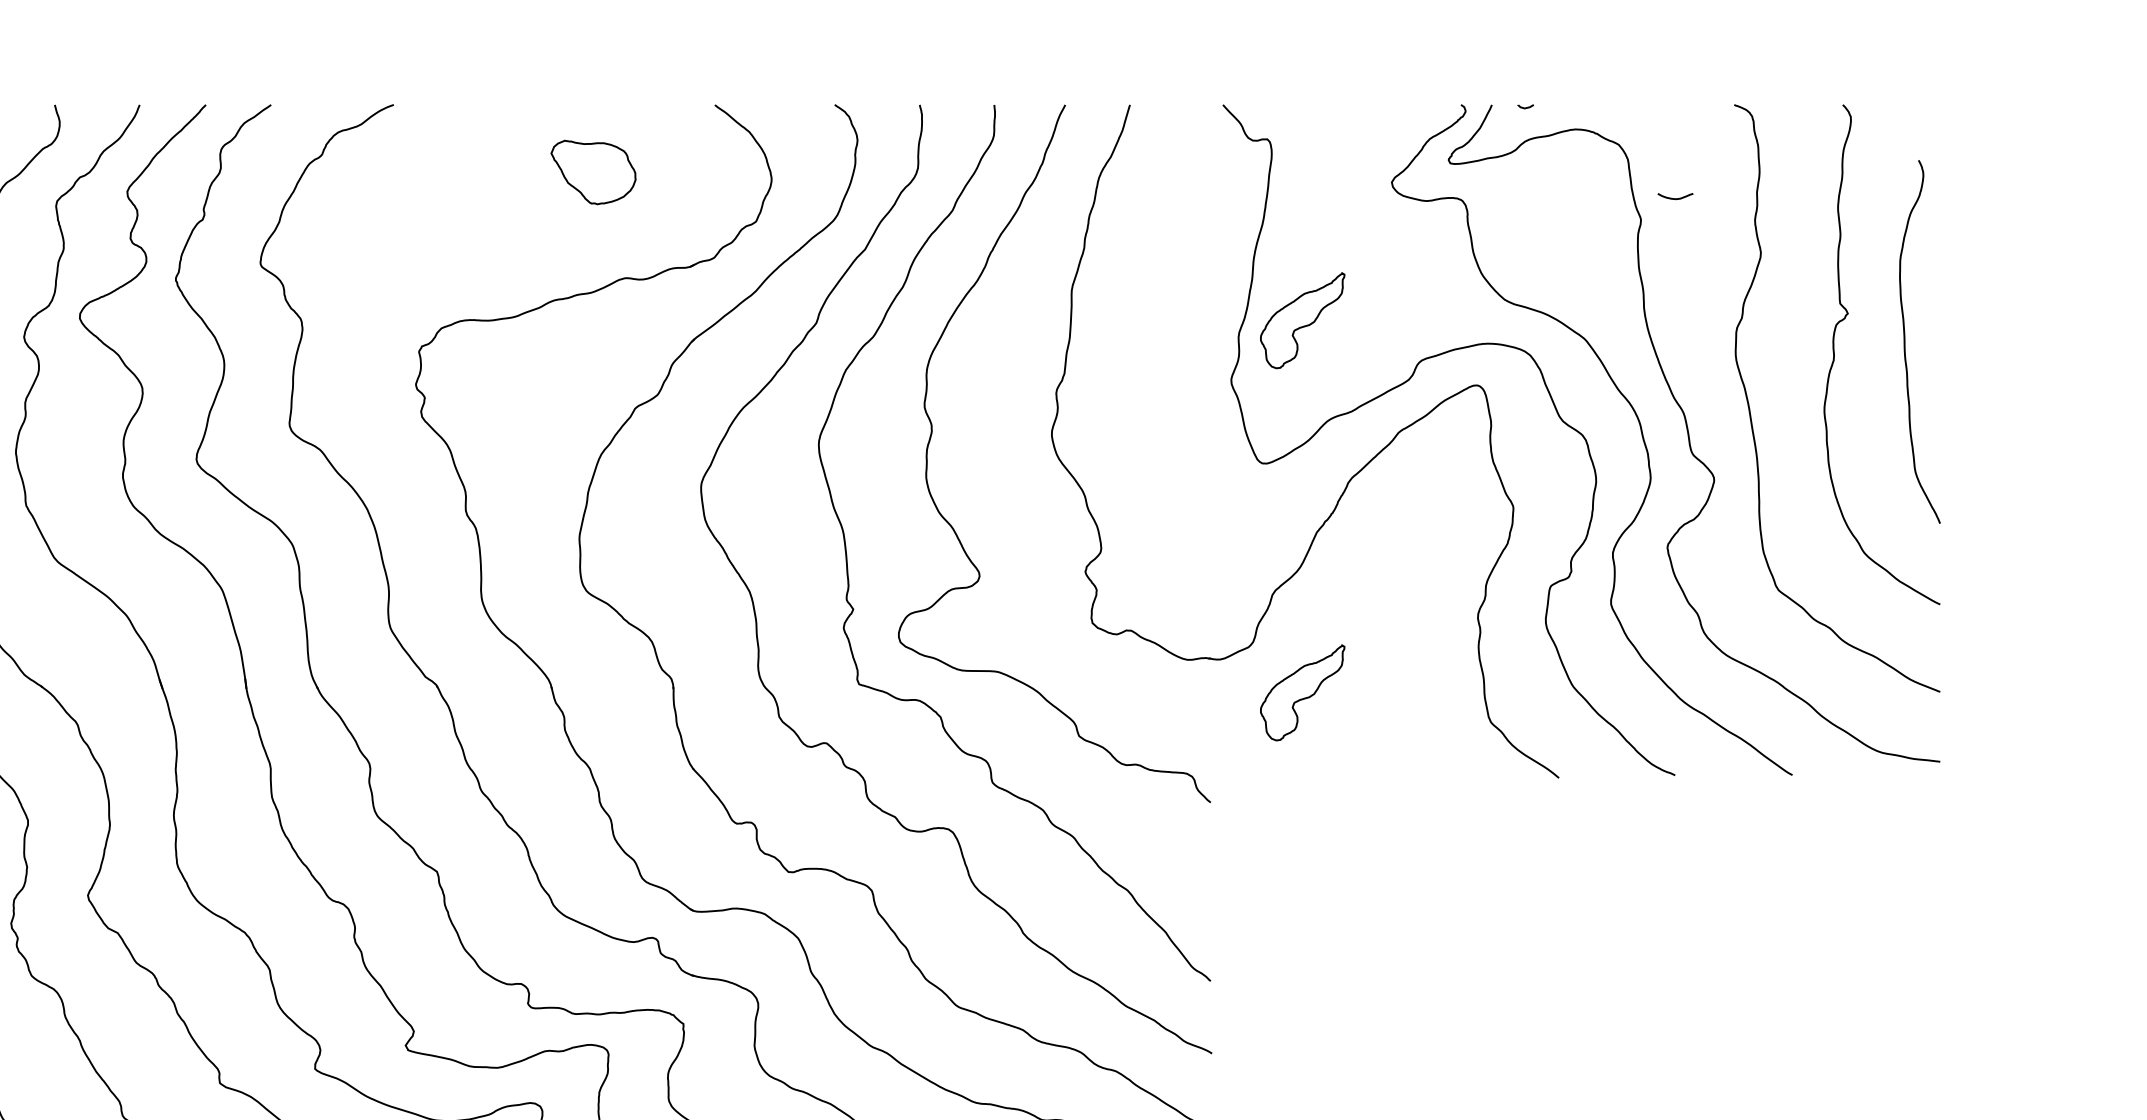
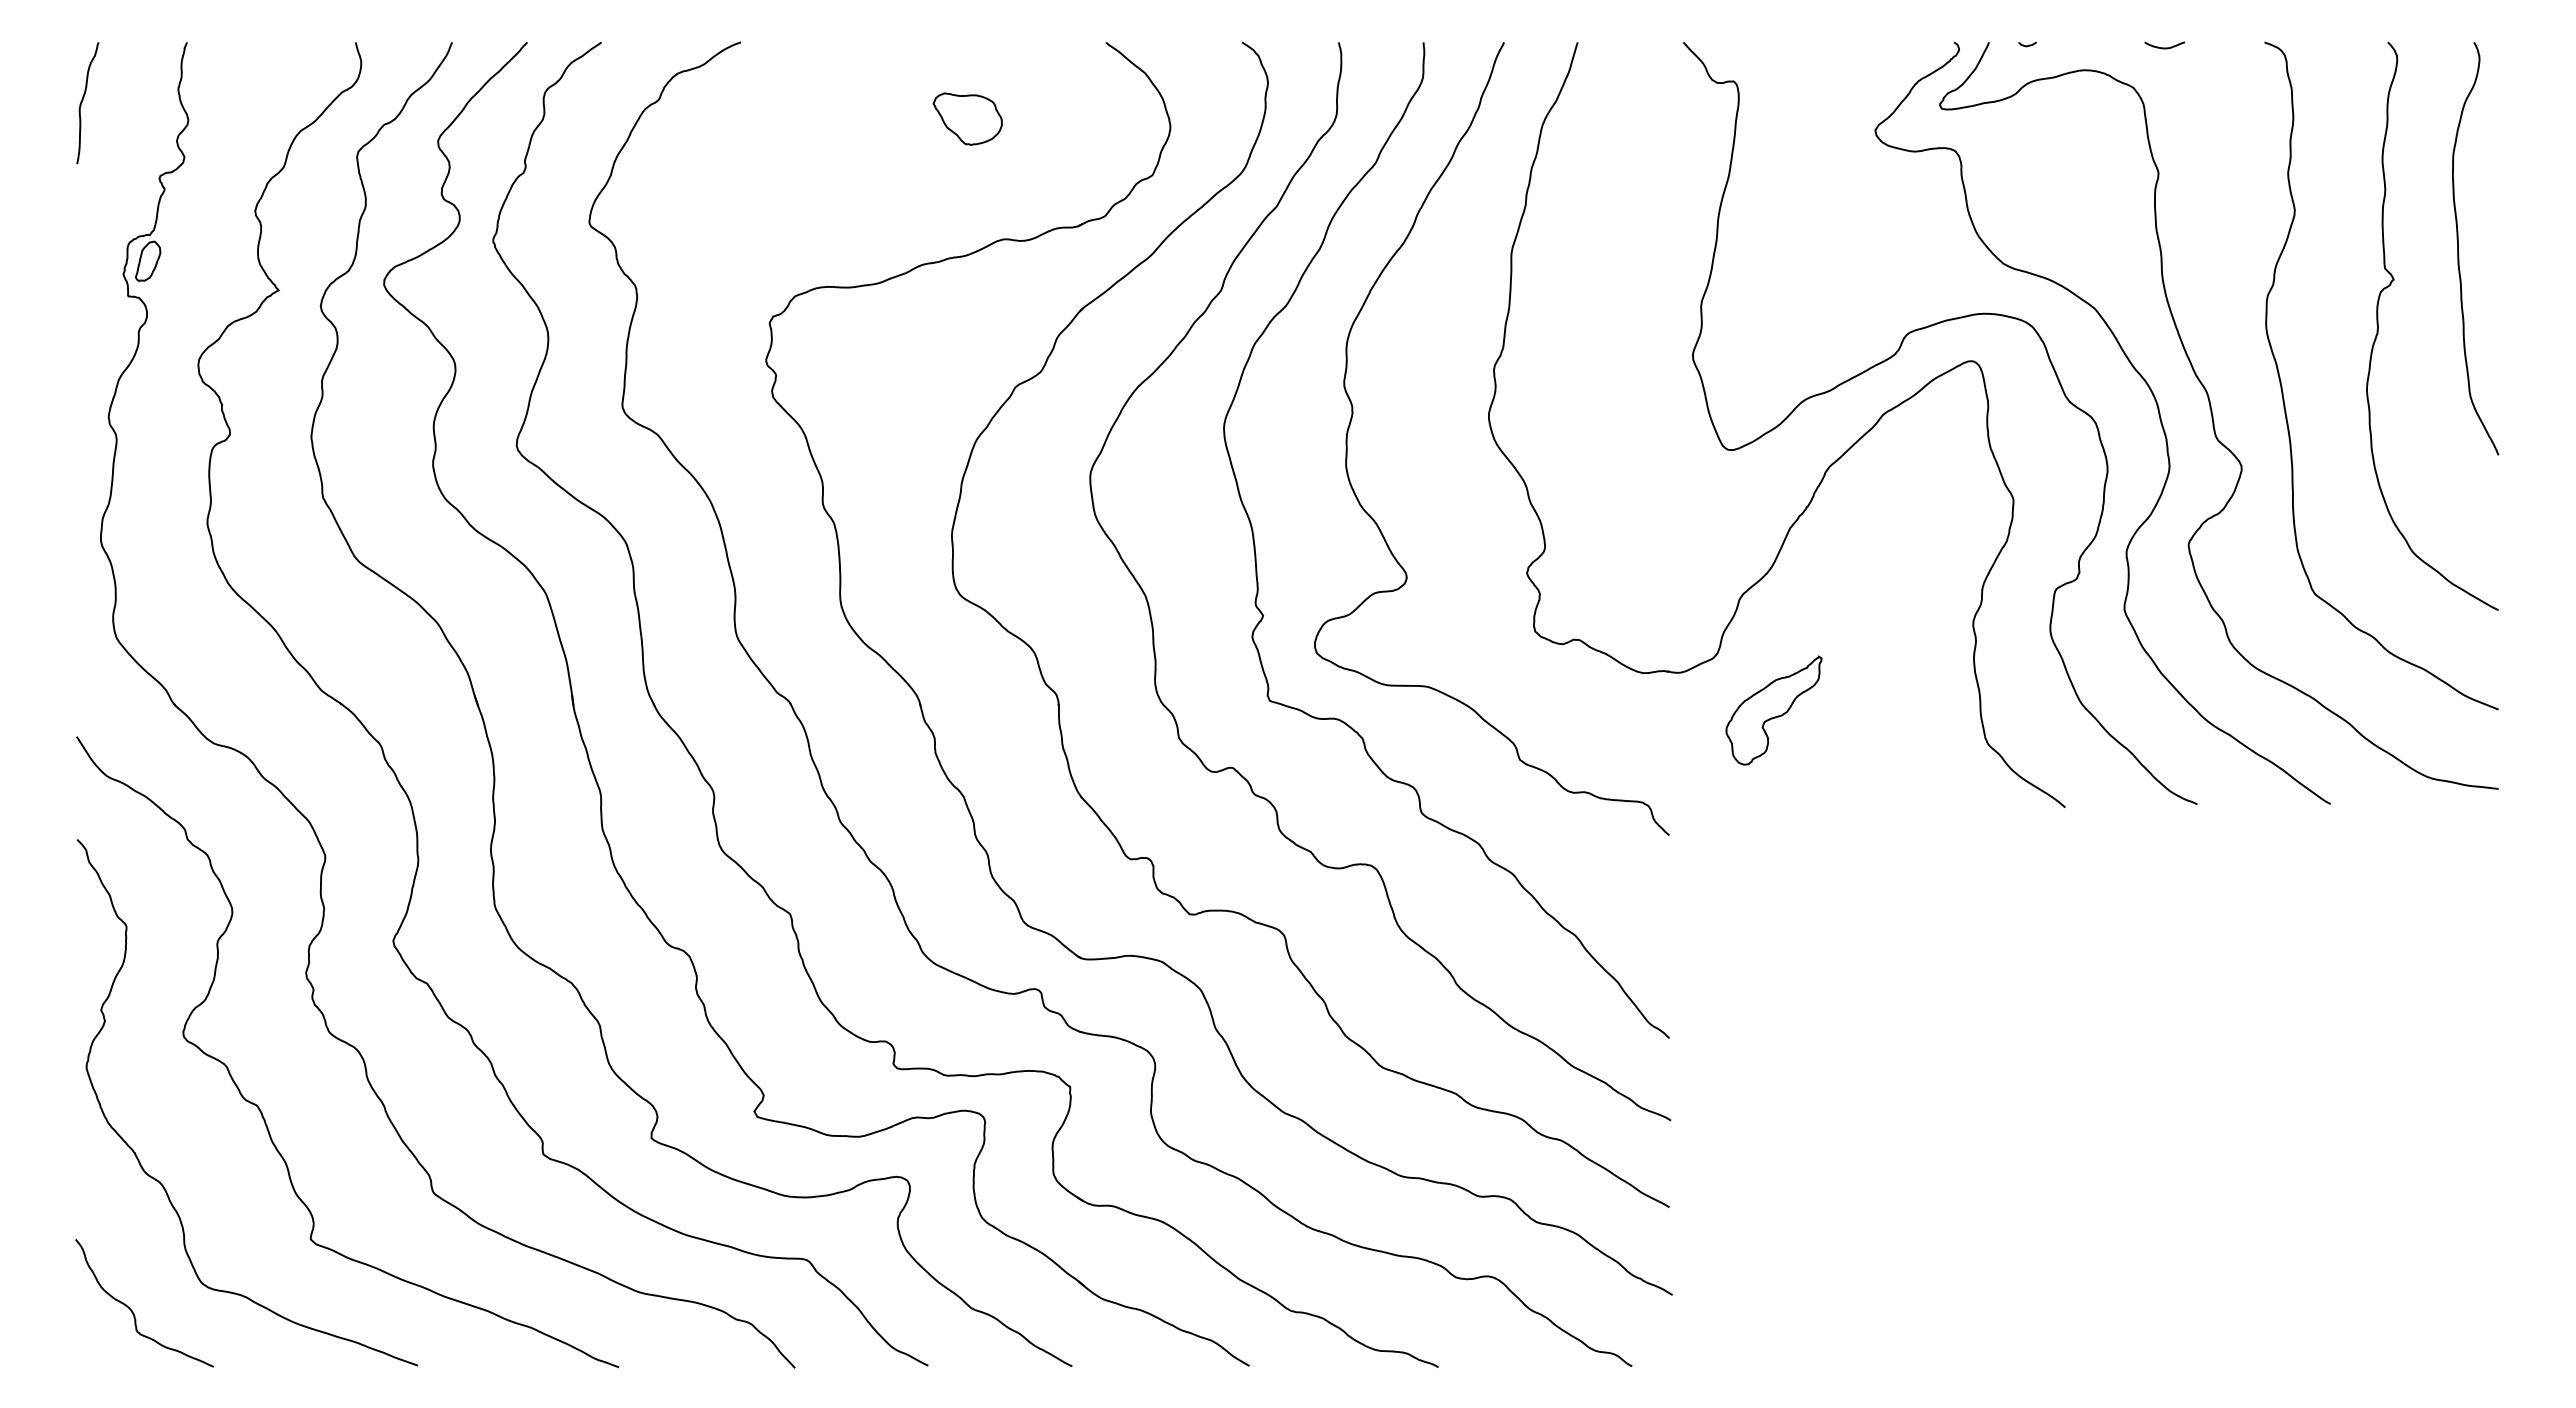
part: (593, 171) -> (967, 118), size x0.71
curve: (1675, 198) -> (2164, 47), moved
part: (1302, 320) -> (1773, 287), removed
curve: (1904, 341) -> (2458, 248), moved

